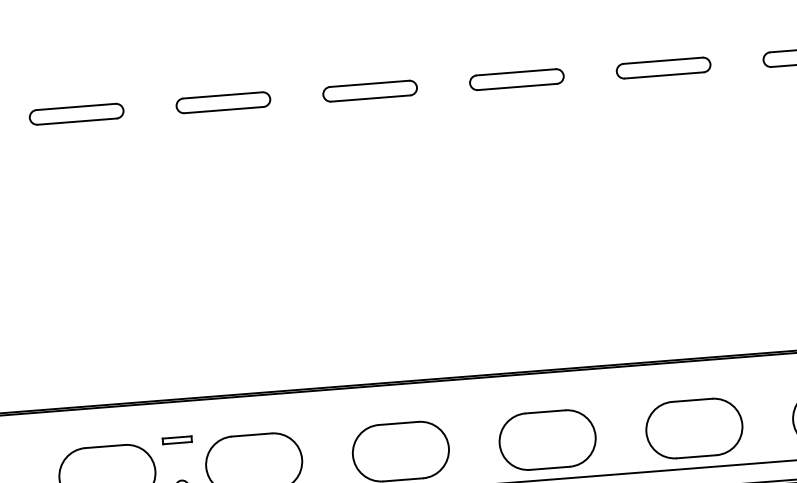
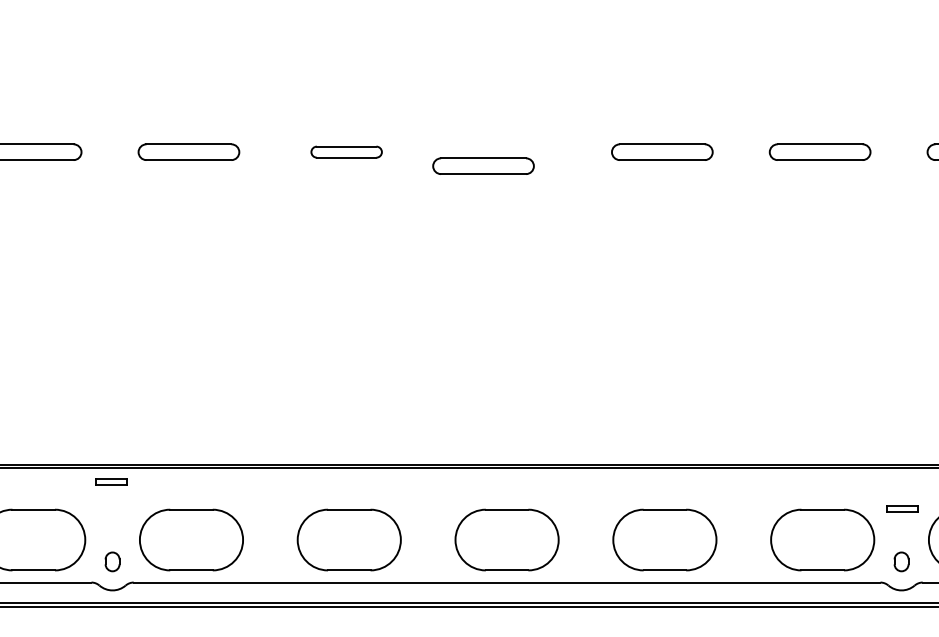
part: (516, 78) -> (483, 165), moved
part: (369, 90) -> (346, 151), size x0.7
part: (177, 439) -> (111, 481), moved

